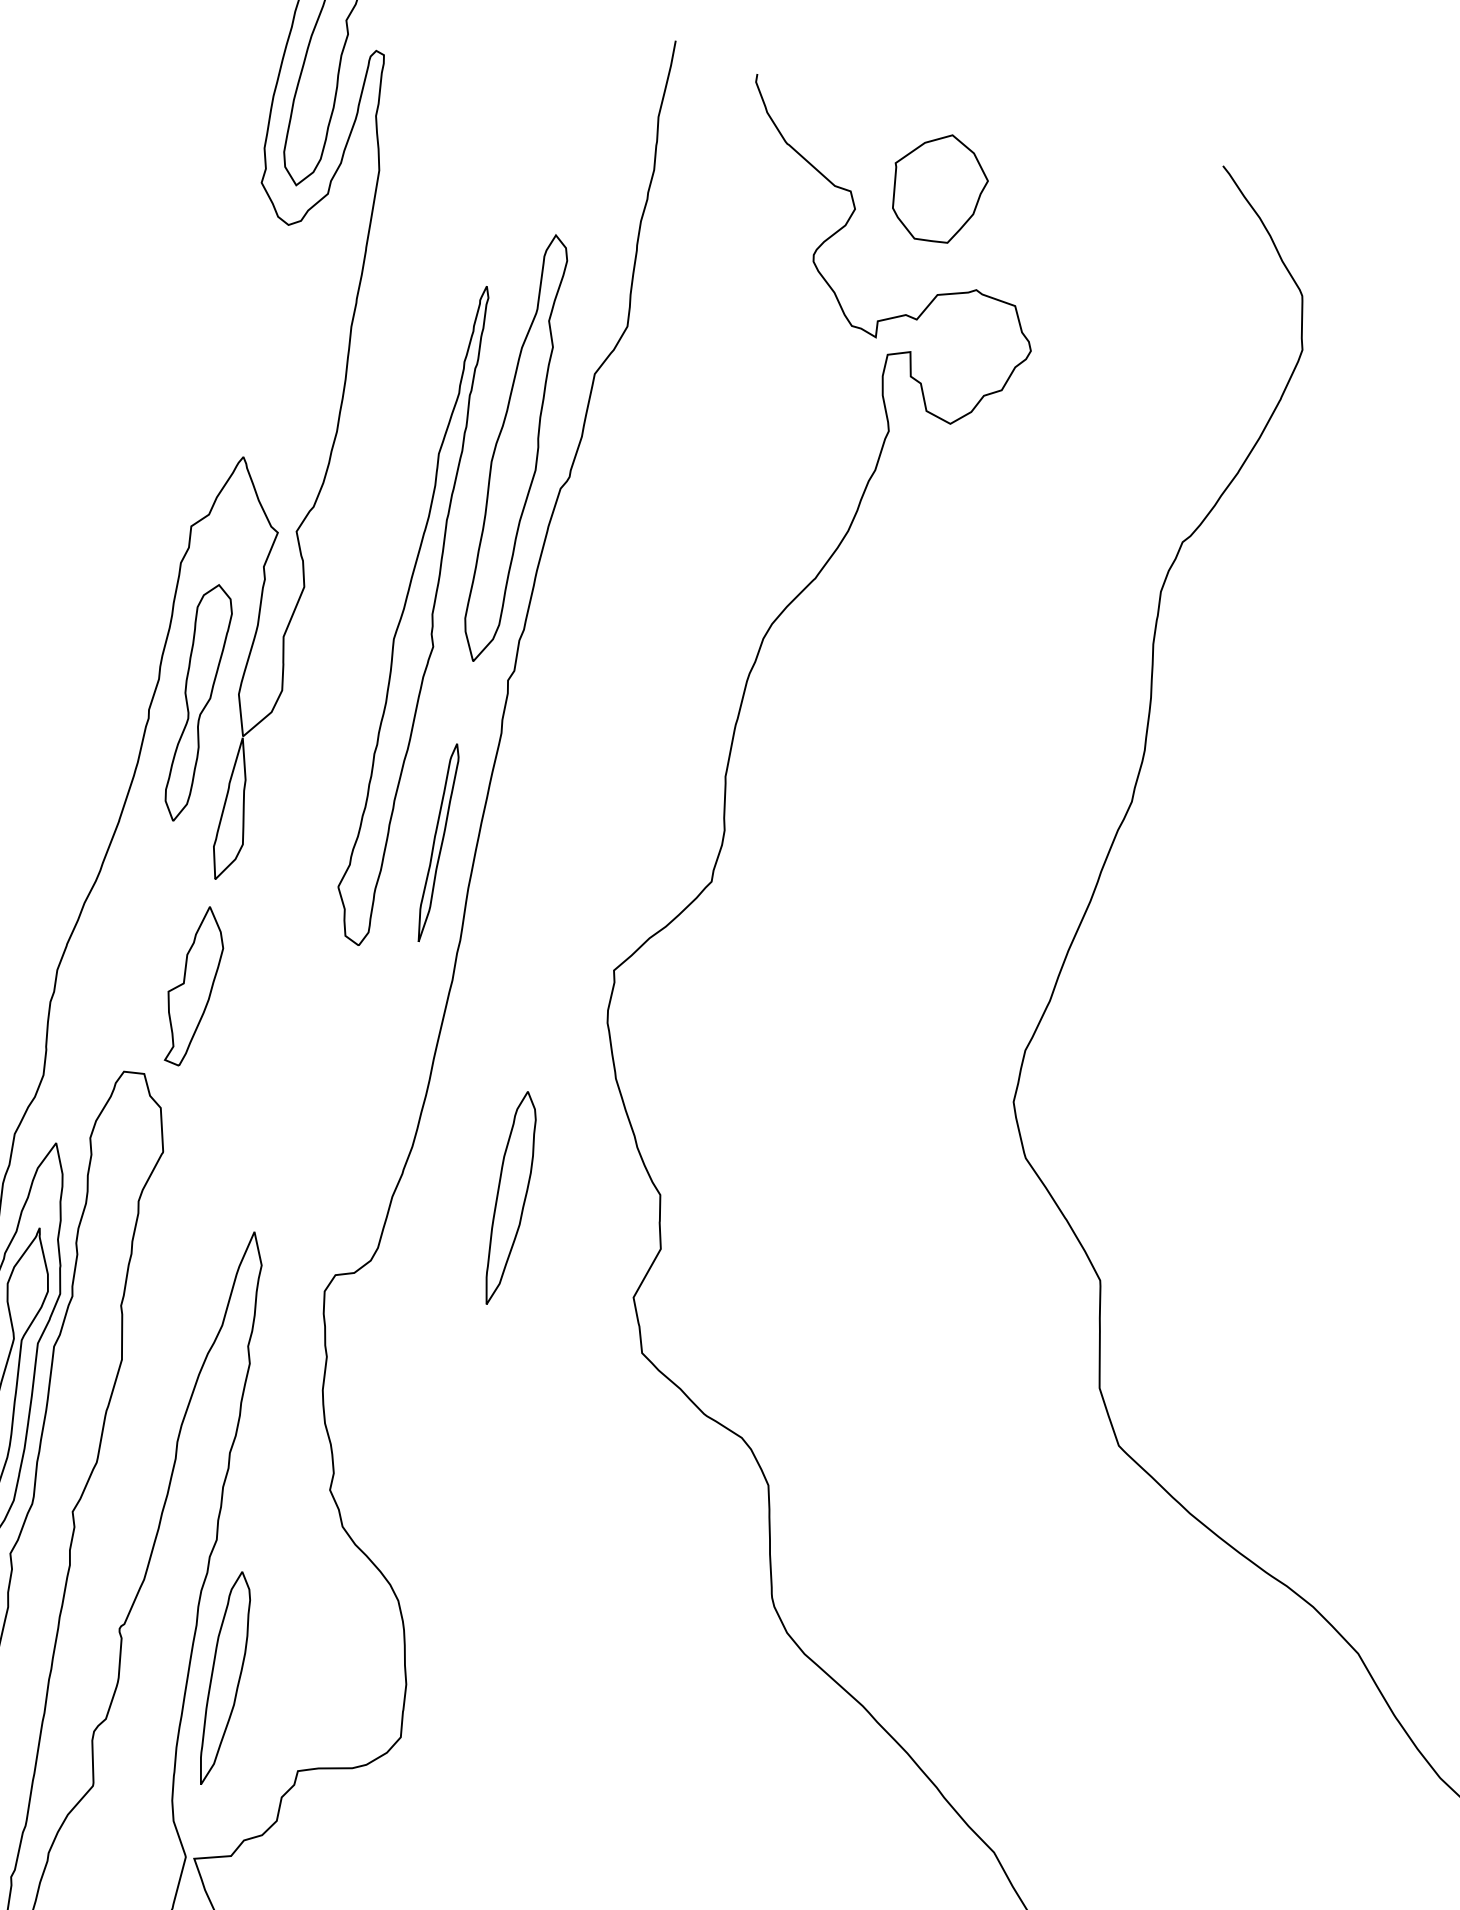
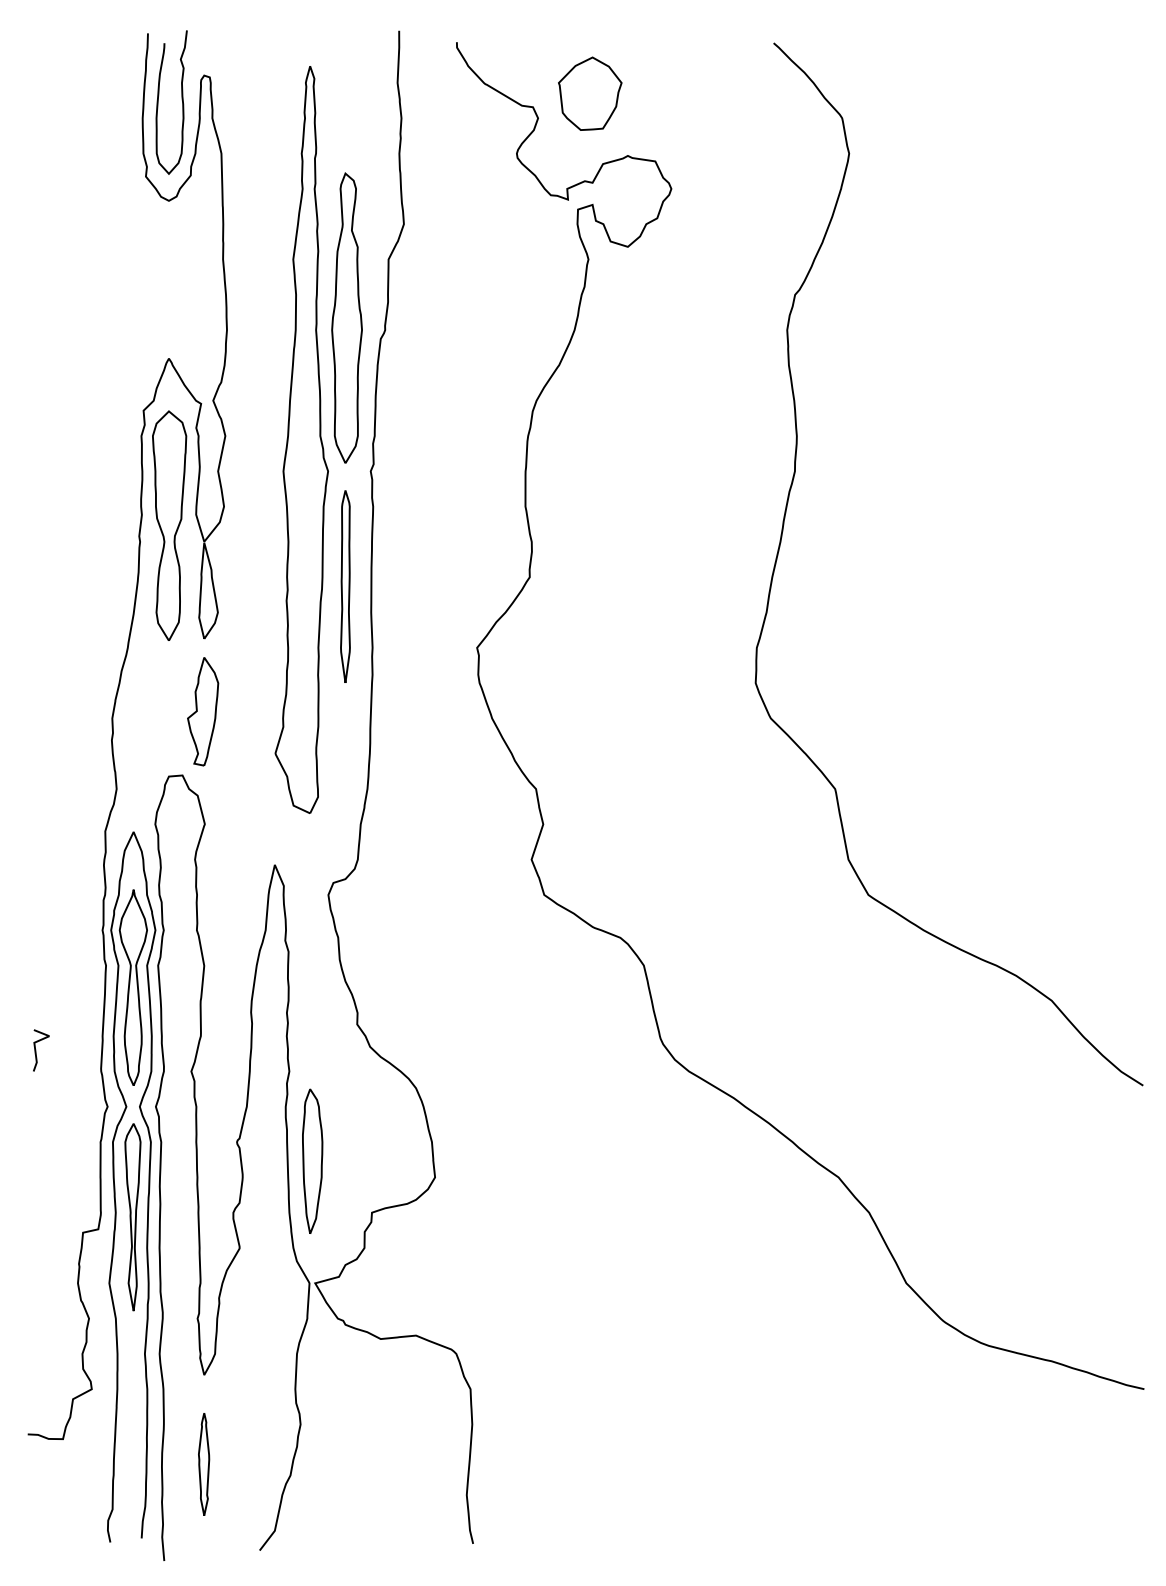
part: (415, 613) -> (301, 439), size x1.67
part: (196, 702) -> (169, 525), size x1.43
part: (437, 842) -> (345, 586), size x1.43
part: (510, 1197) -> (438, 809), removed

